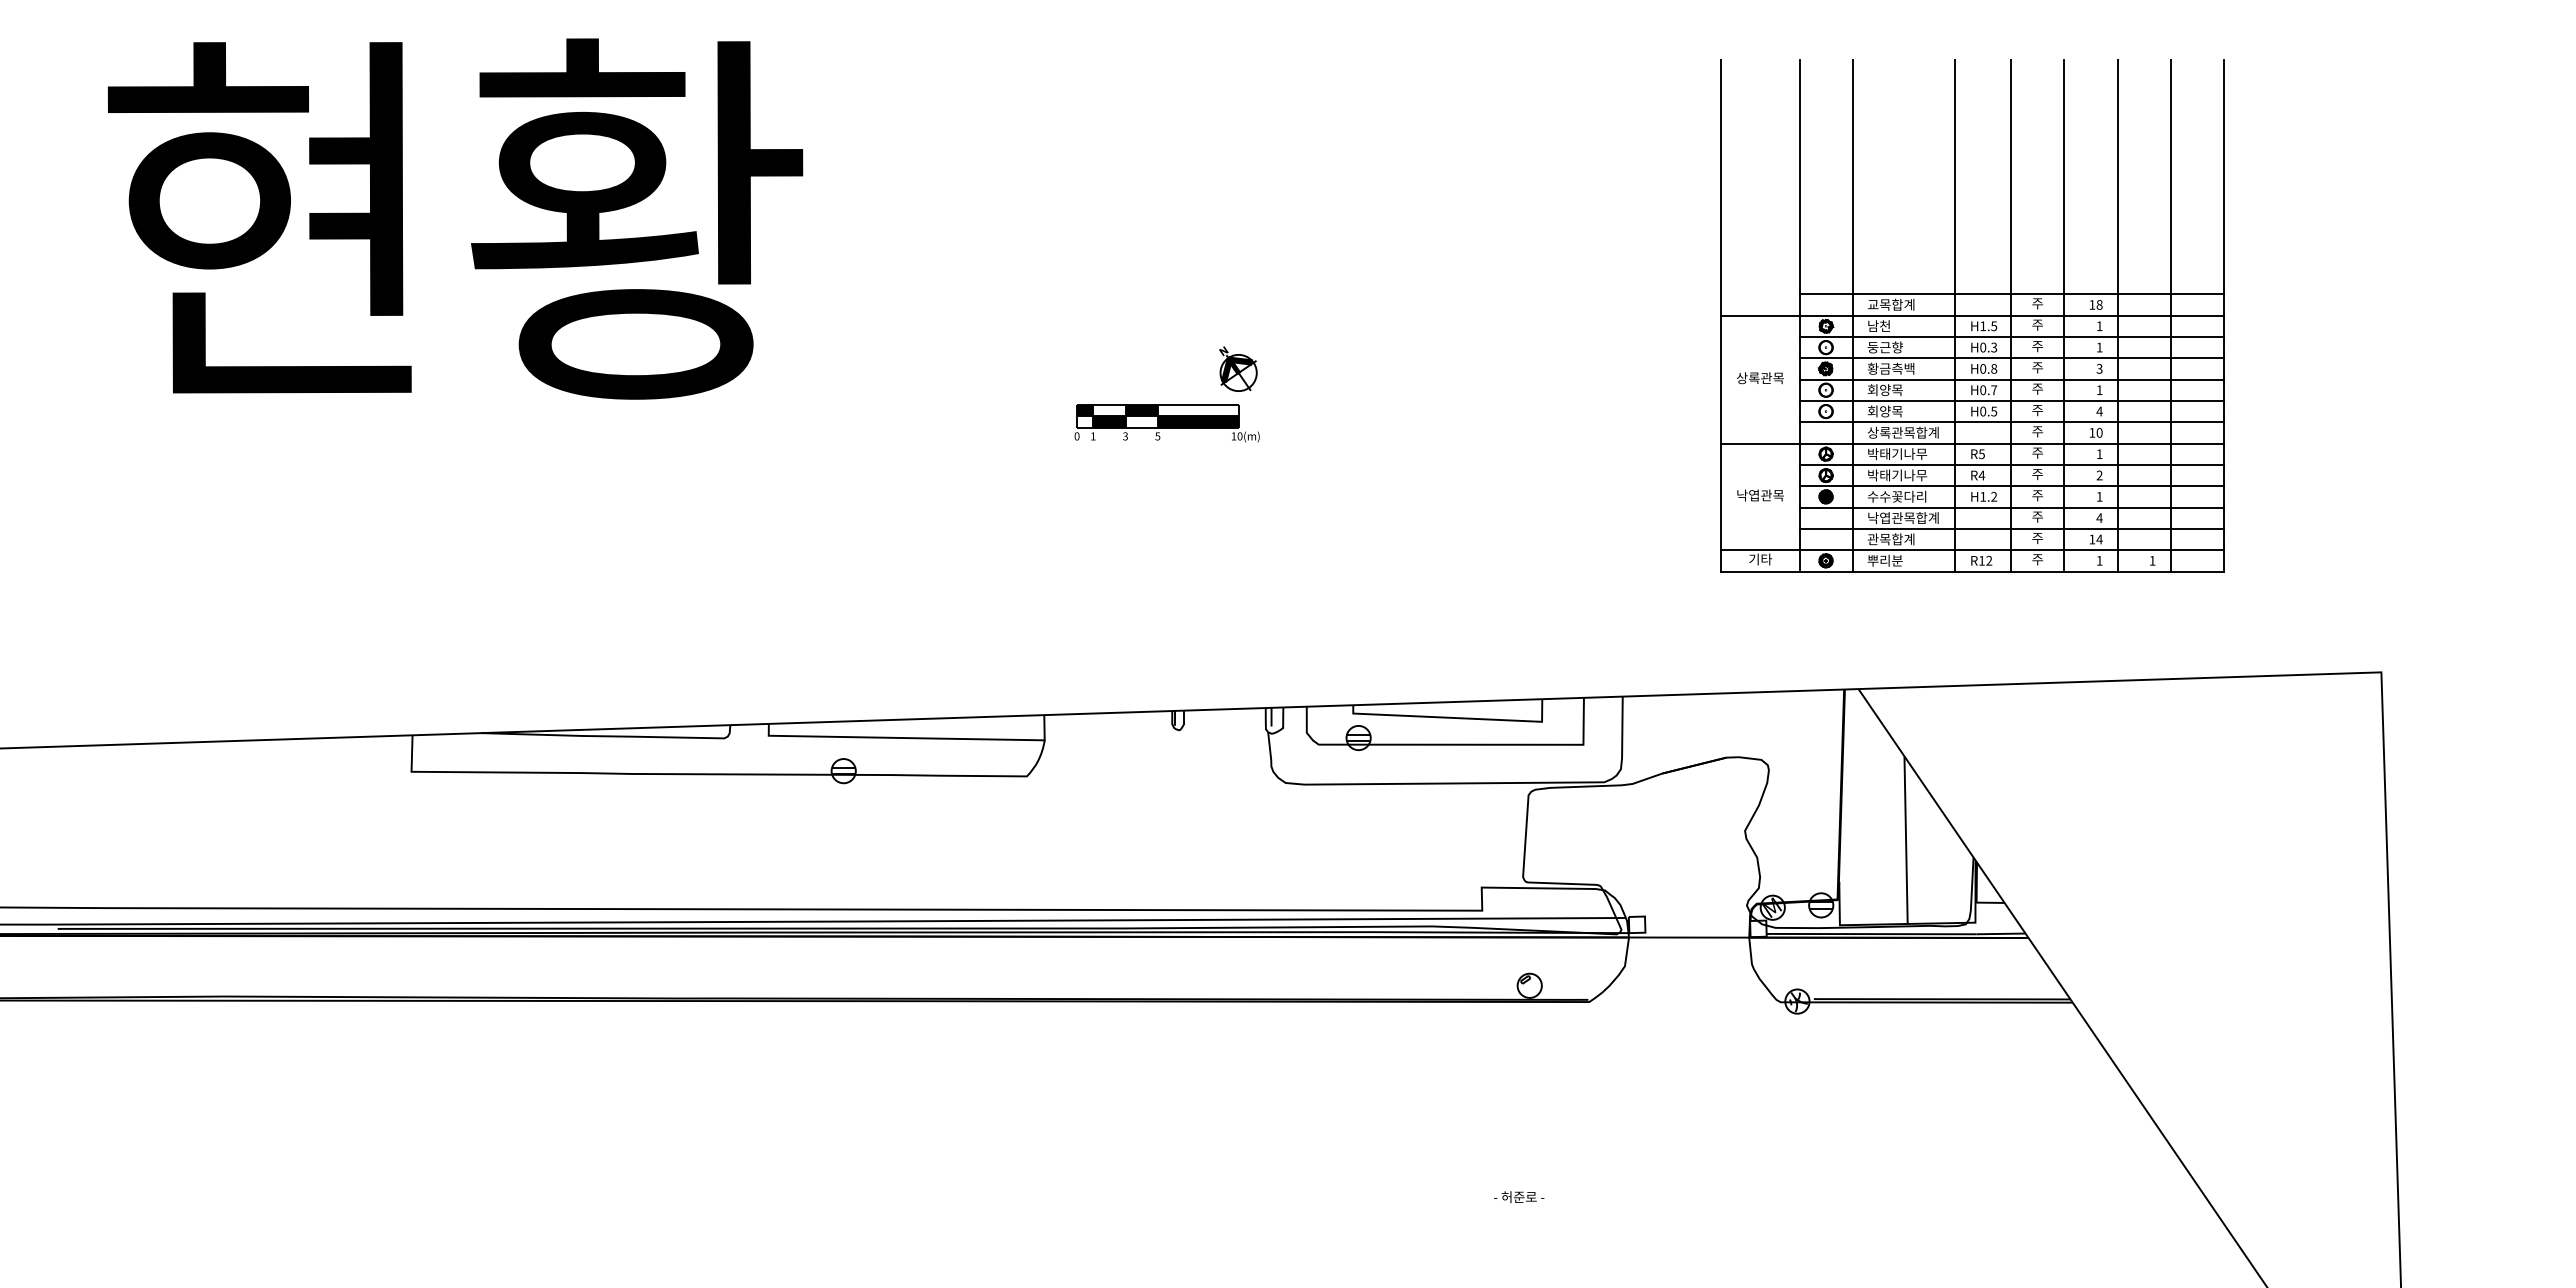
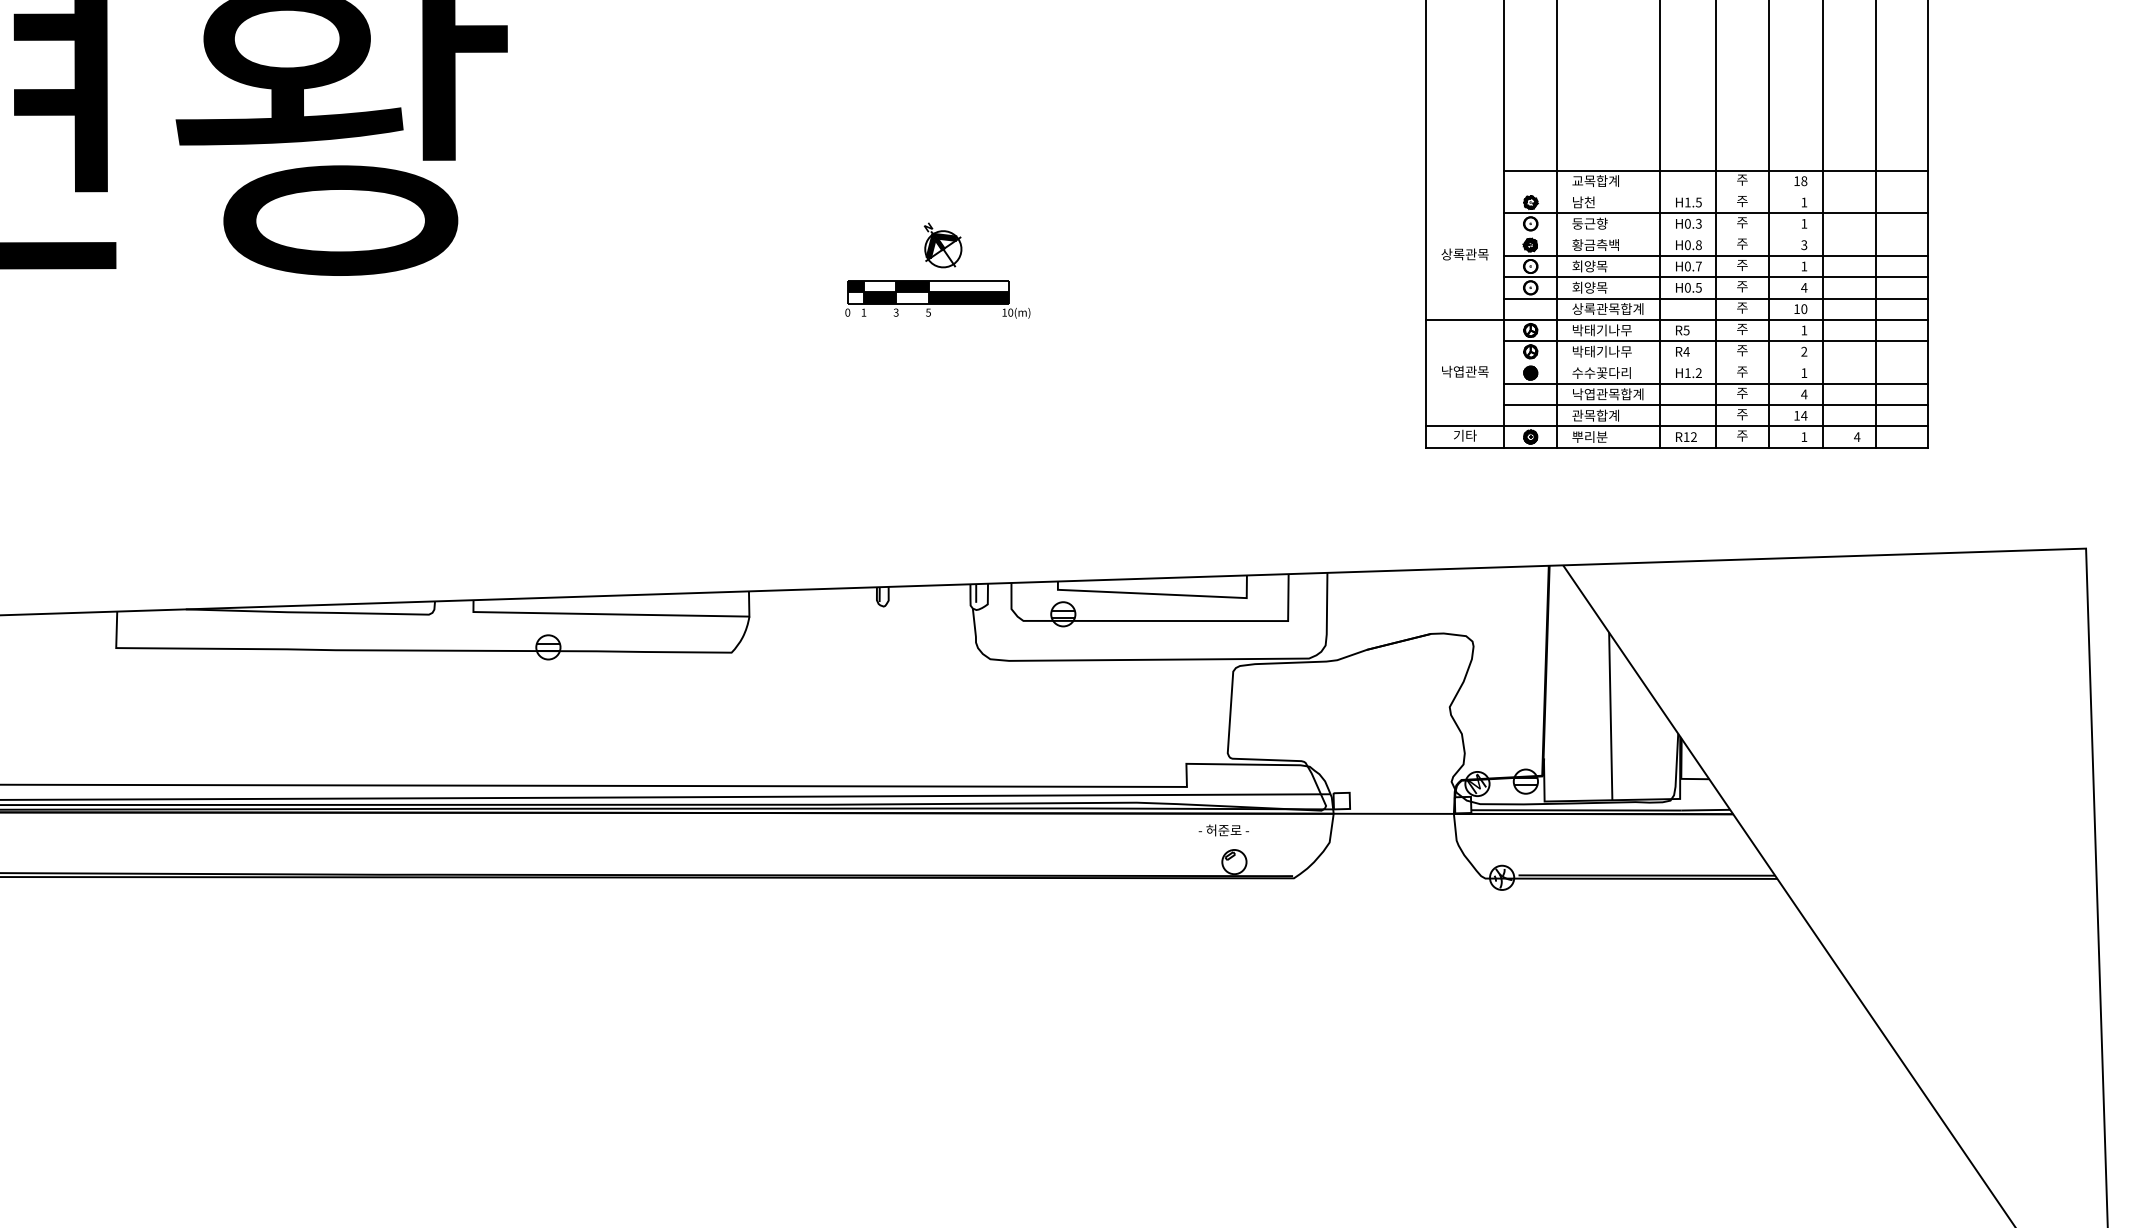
line: (1972, 315) -> (1677, 191), removed
line: (2011, 358) -> (1716, 234), removed
part: (1166, 423) -> (937, 299), moved
line: (2011, 486) -> (1716, 362), removed
text: (2152, 560) -> (1857, 436), 1 -> 4
text: (1519, 1196) -> (1224, 829), moved

